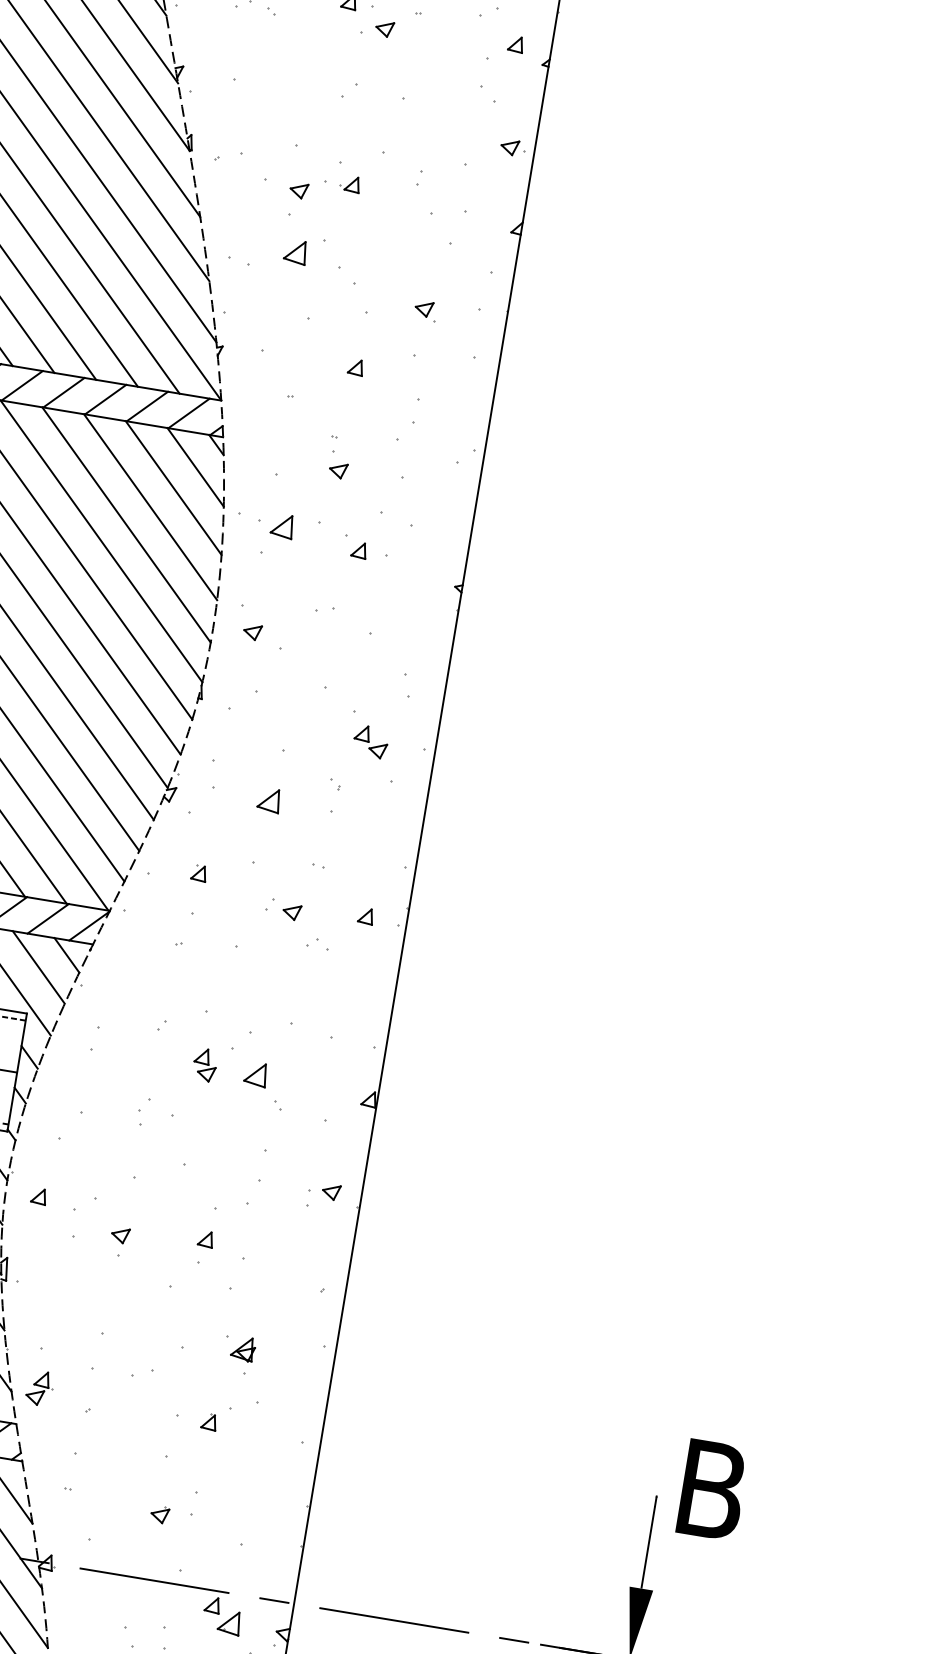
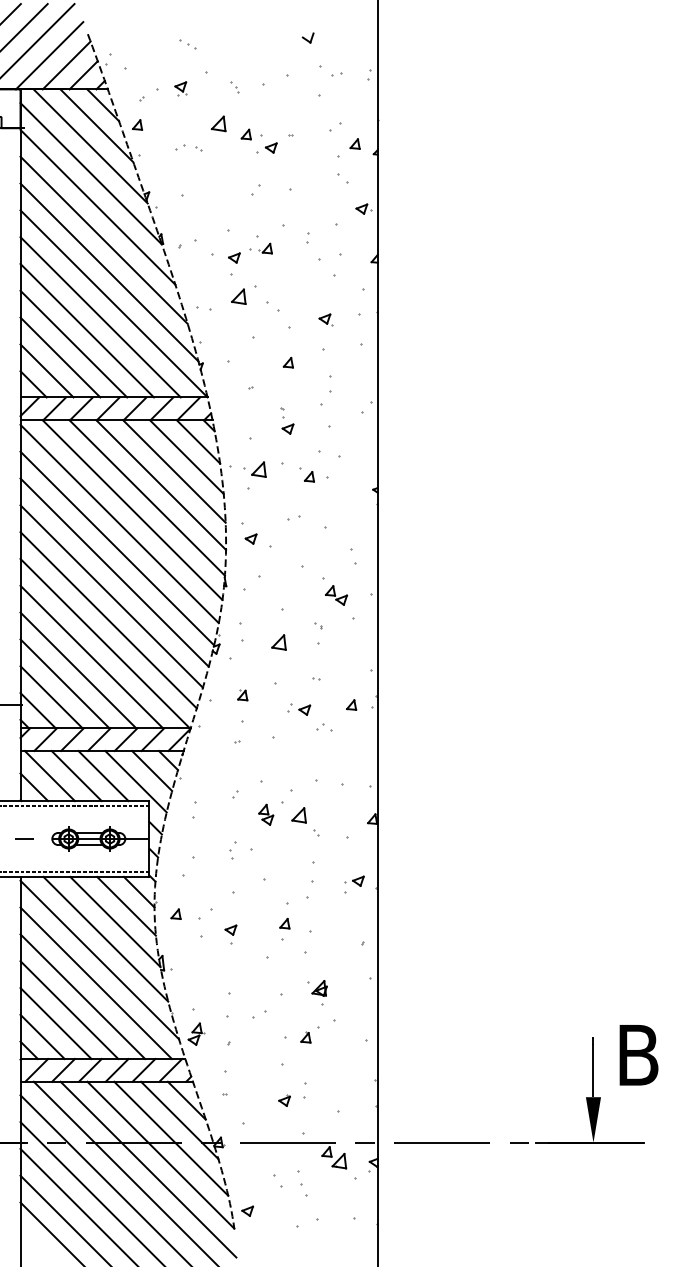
text: (712, 1490) -> (638, 1055), moved

